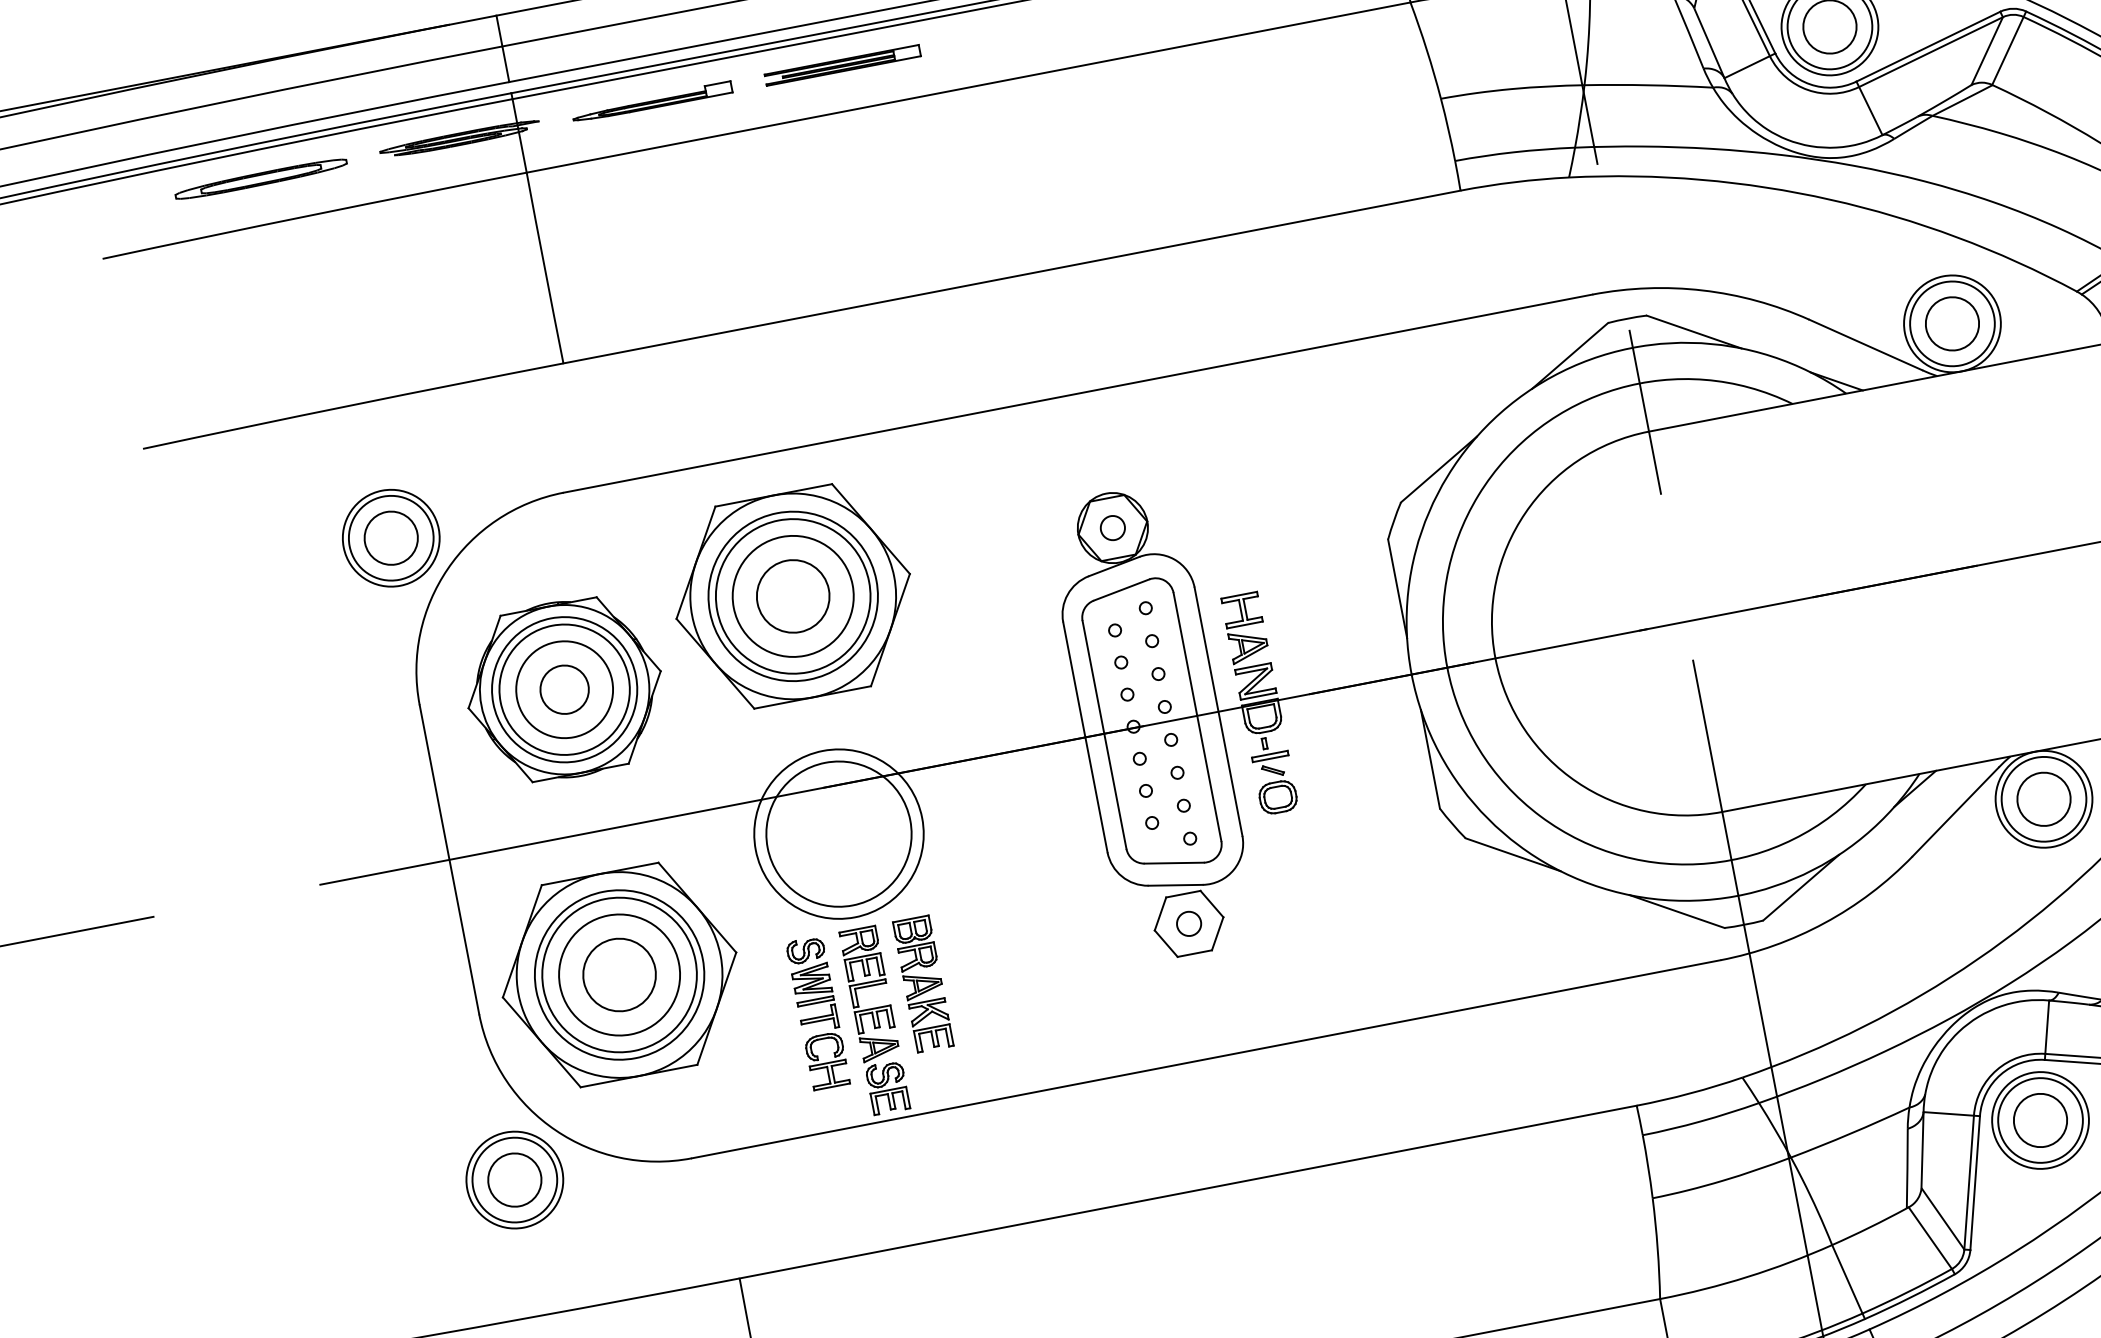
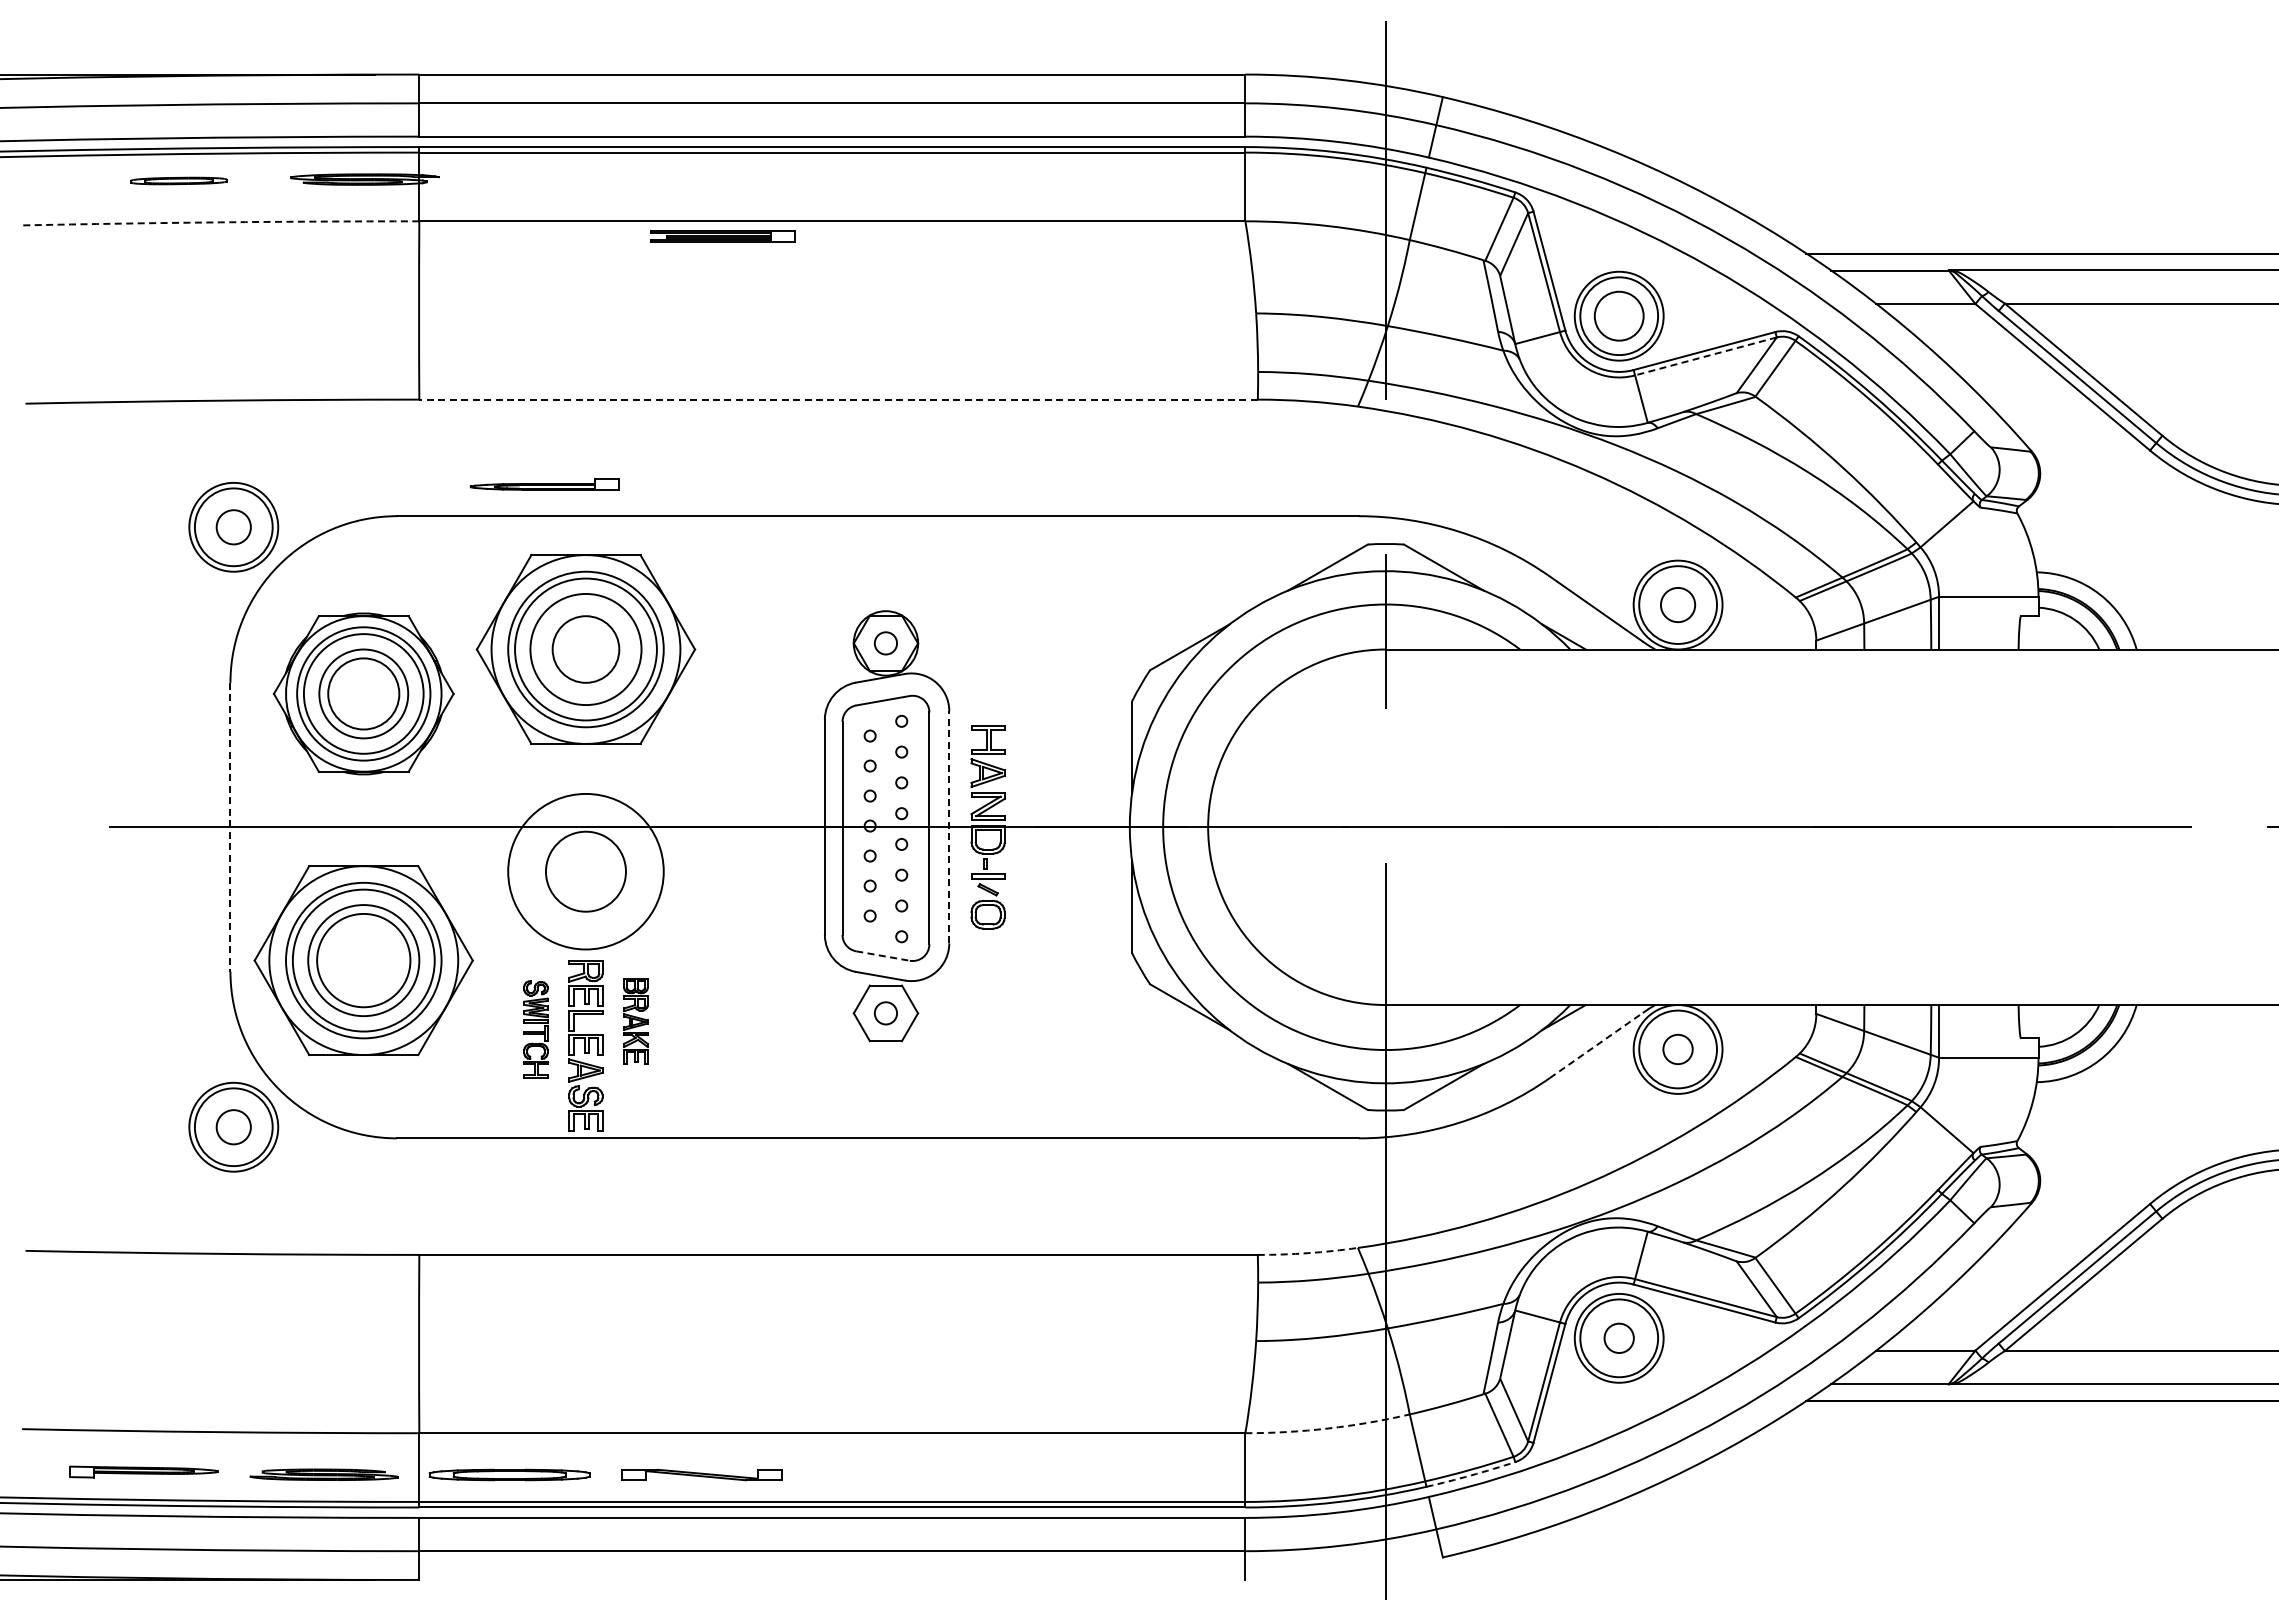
line: (1930, 52) -> (1705, 356), solid -> dashed
part: (842, 65) -> (722, 236), moved
part: (652, 102) -> (544, 484), moved
part: (260, 178) -> (178, 180), size x0.6
arc: (314, 214) -> (220, 222), solid -> dashed
line: (1011, 276) -> (838, 399), solid -> dashed
circle: (1951, 323) -> (1677, 604), size x0.7
circle: (390, 537) -> (233, 526), size x0.7
circle: (564, 689) -> (363, 693), size x1.6
line: (1218, 710) -> (949, 826), solid -> dashed
circle: (2043, 799) -> (1677, 1049), size x0.6
line: (1955, 811) -> (1596, 1045), solid -> dashed
circle: (838, 834) -> (585, 871), size x0.6
line: (449, 860) -> (230, 827), solid -> dashed
line: (1174, 863) -> (883, 956), solid -> dashed
circle: (619, 974) -> (363, 960), size x1.4
part: (922, 984) -> (635, 1021), size x0.7
part: (817, 1012) -> (535, 1028), size x0.7
arc: (1690, 1093) -> (1308, 1253), solid -> dashed
circle: (2039, 1119) -> (1618, 1337), size x0.6
circle: (514, 1179) -> (233, 1126), size x0.7
arc: (1748, 1276) -> (1328, 1428), solid -> dashed
arc: (1910, 1297) -> (1471, 1475), solid -> dashed

